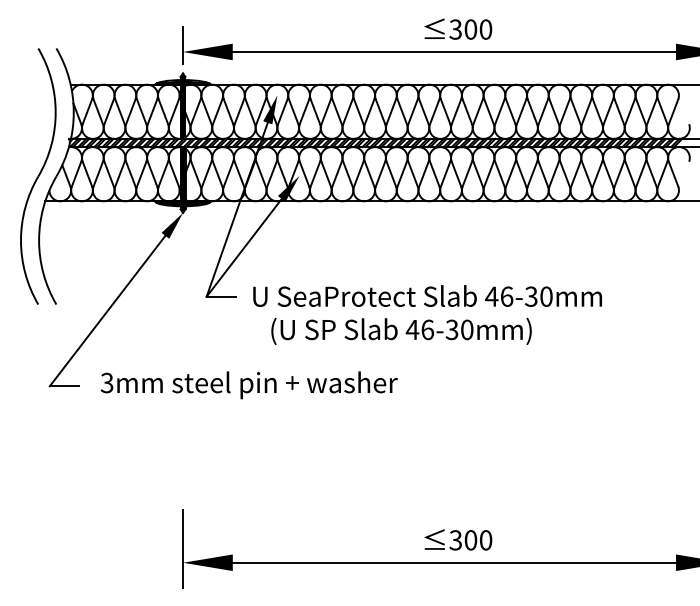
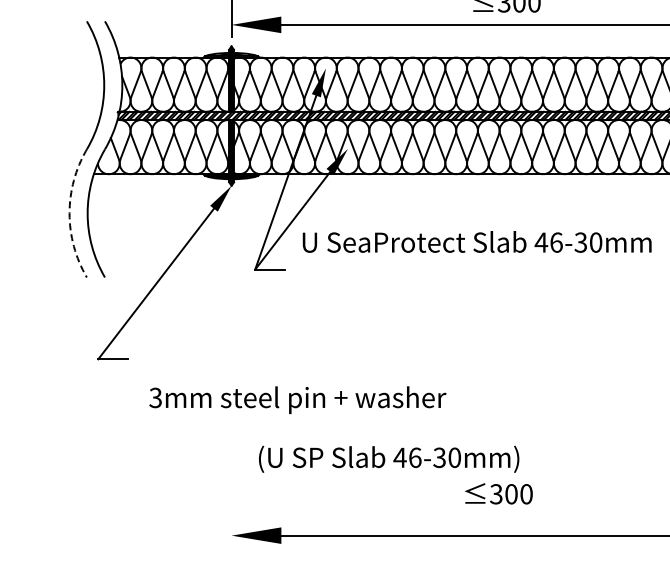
arc: (20, 240) -> (69, 213), solid -> dashed
text: (427, 295) -> (477, 241), moved
text: (401, 330) -> (389, 458), moved
text: (248, 385) -> (297, 400), moved
text: (458, 539) -> (499, 493), moved
line: (183, 548) -> (232, 521), removed

